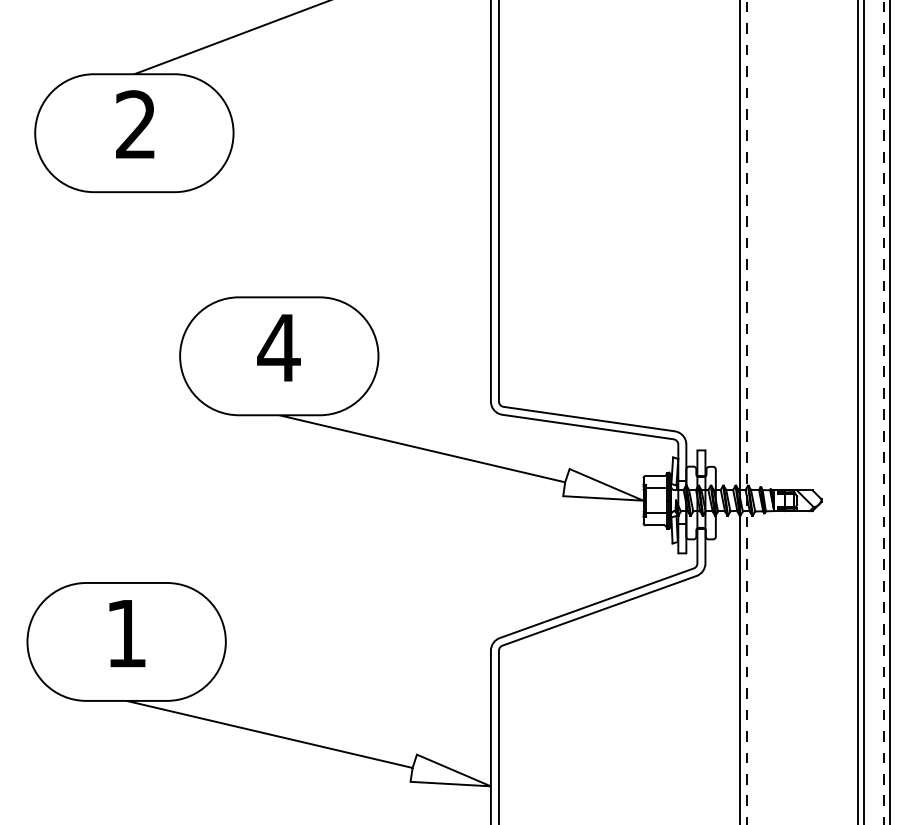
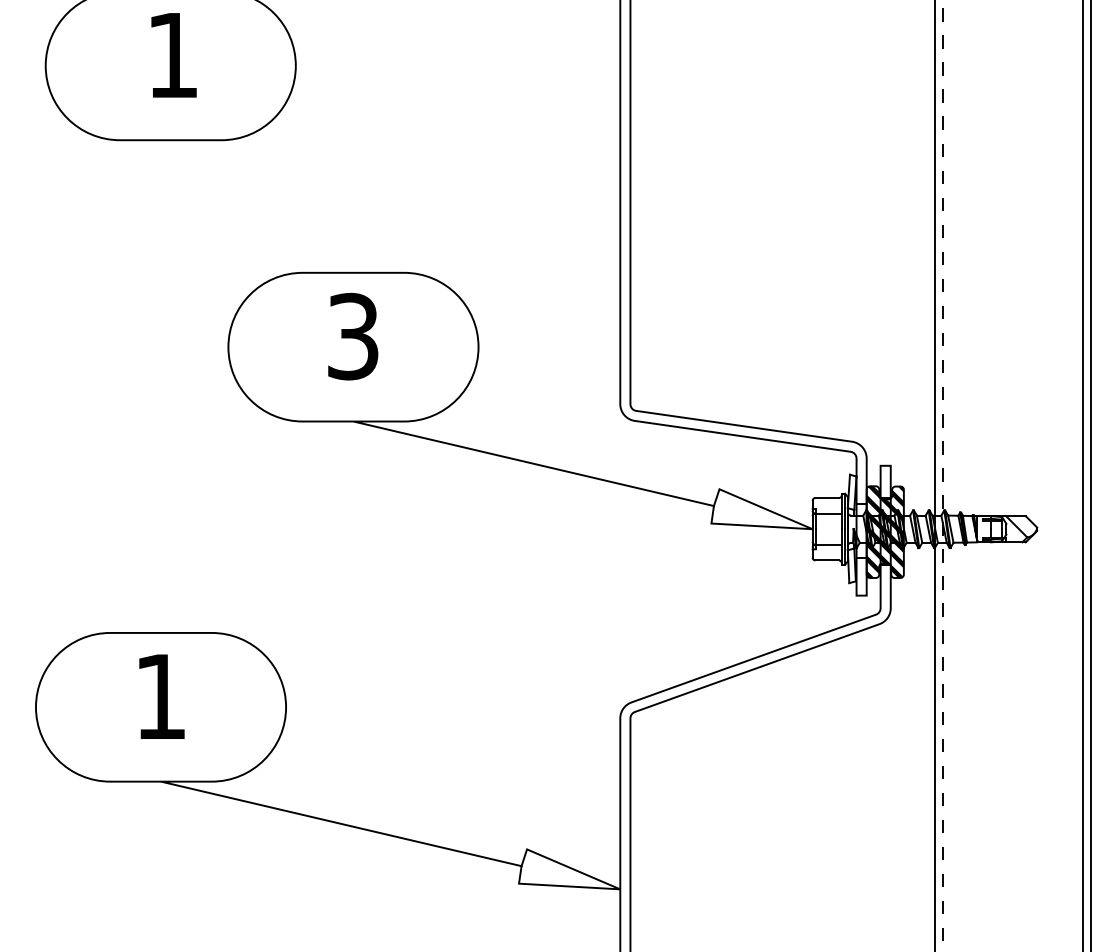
text: (135, 124) -> (172, 54), 2 -> 1
text: (278, 347) -> (352, 336), 4 -> 3
hatch: (700, 502) -> (884, 531), added

